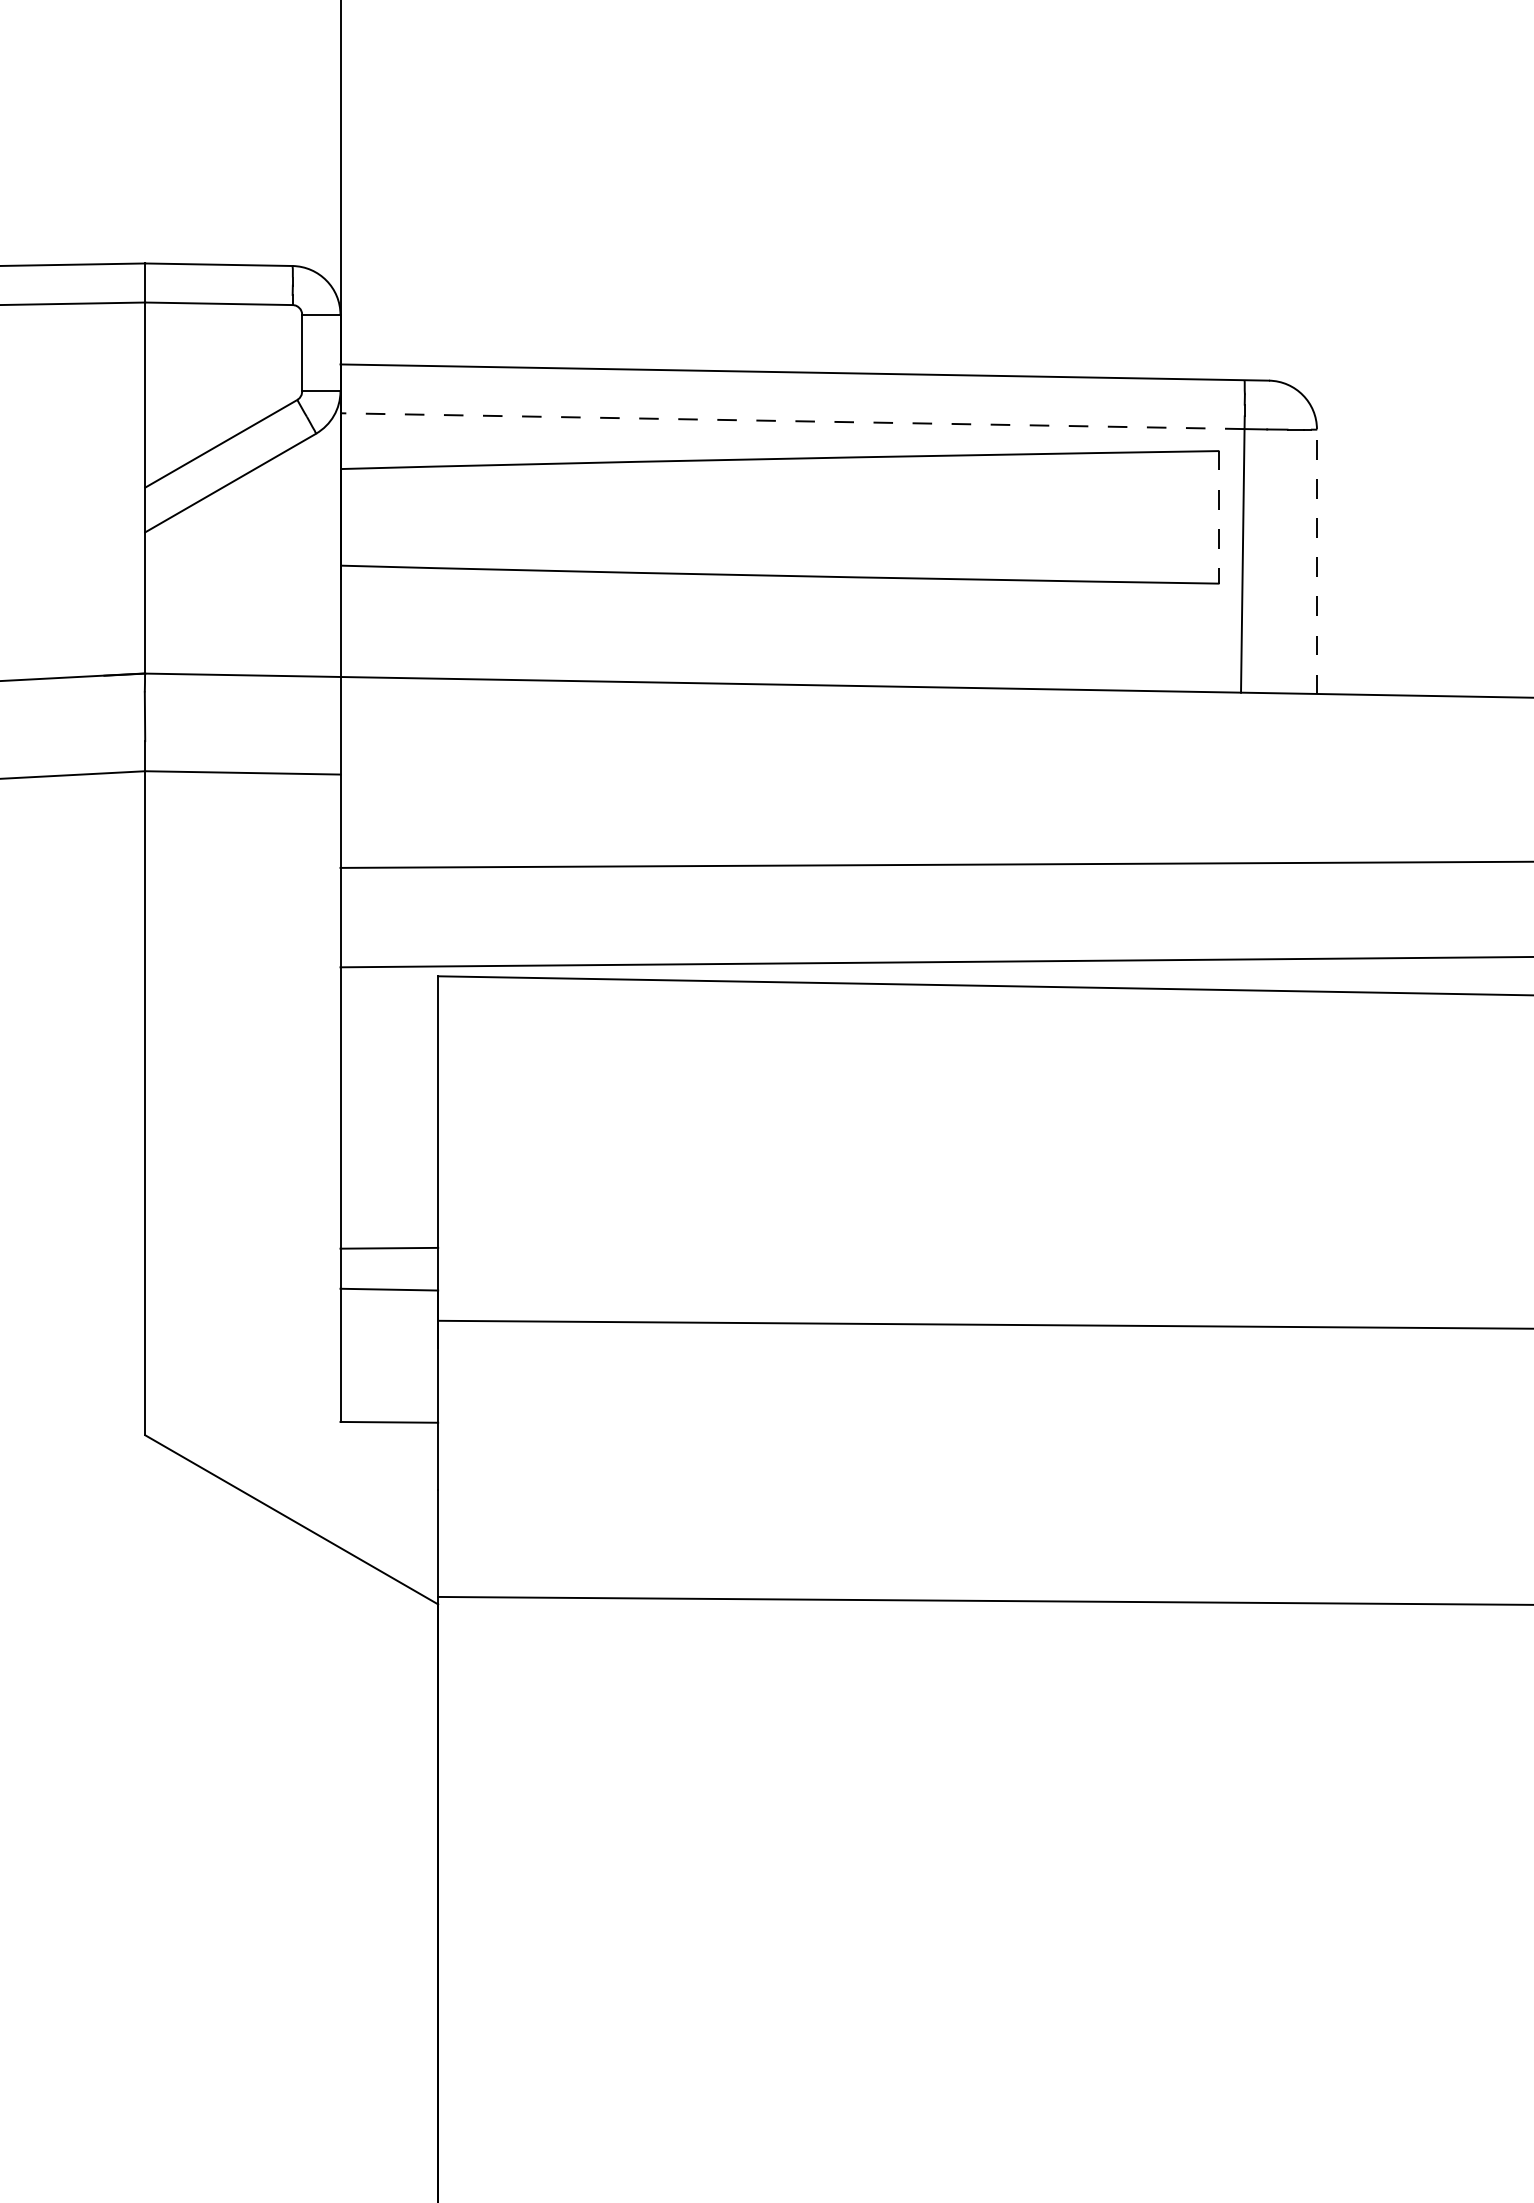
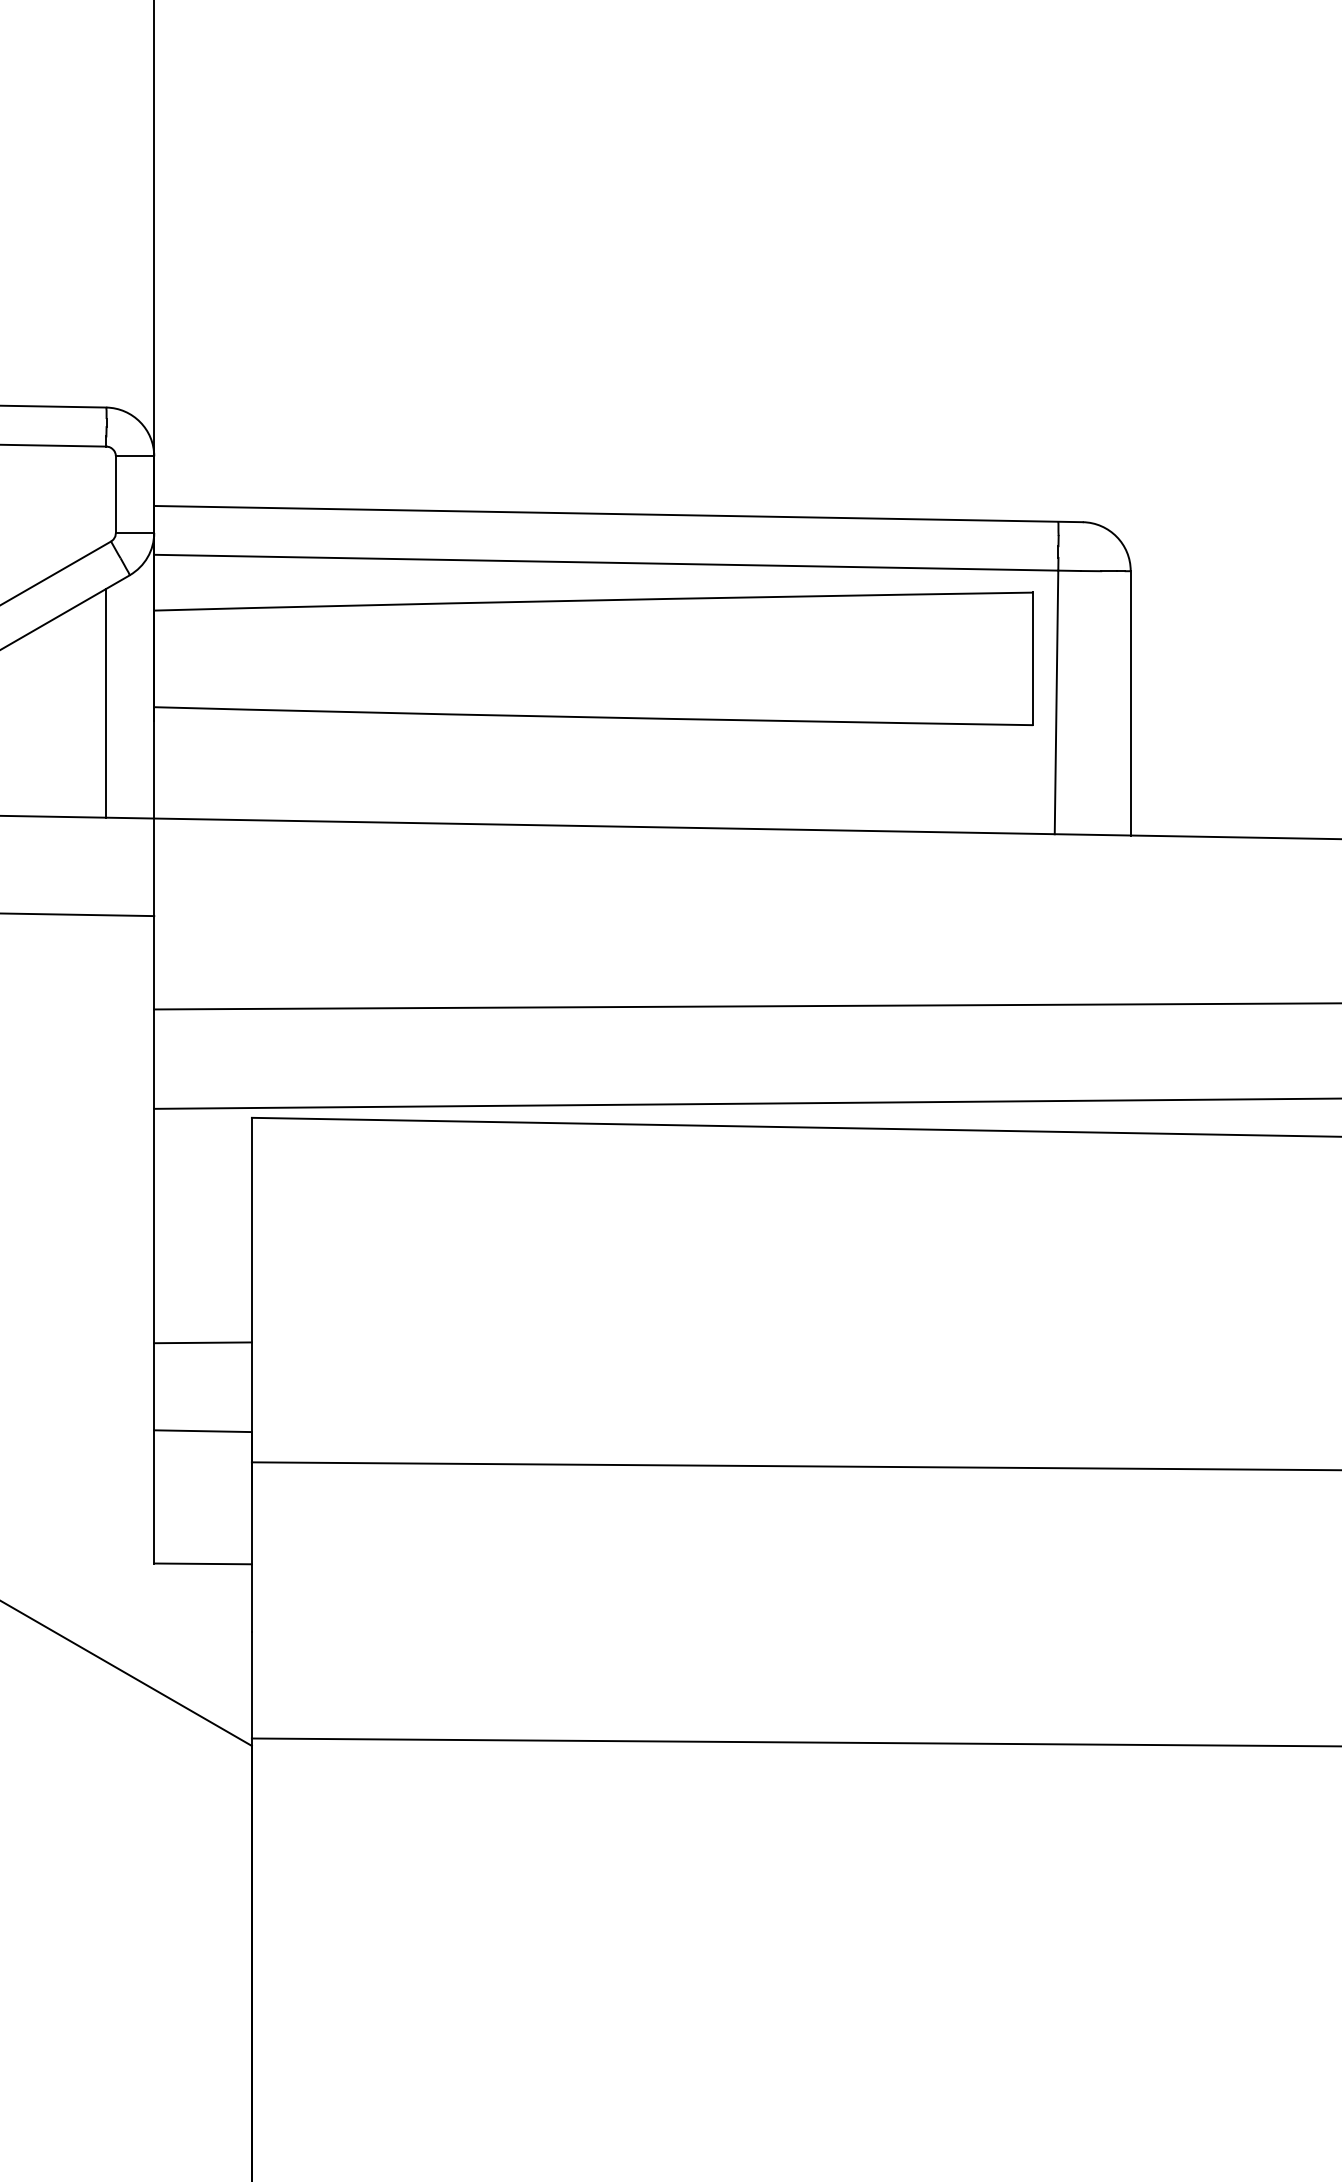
line: (792, 421) -> (606, 563), dashed -> solid
line: (1219, 517) -> (1033, 659), dashed -> solid
line: (292, 561) -> (106, 703), added
line: (1316, 561) -> (1130, 703), dashed -> solid
line: (389, 1247) -> (203, 1342), moved

